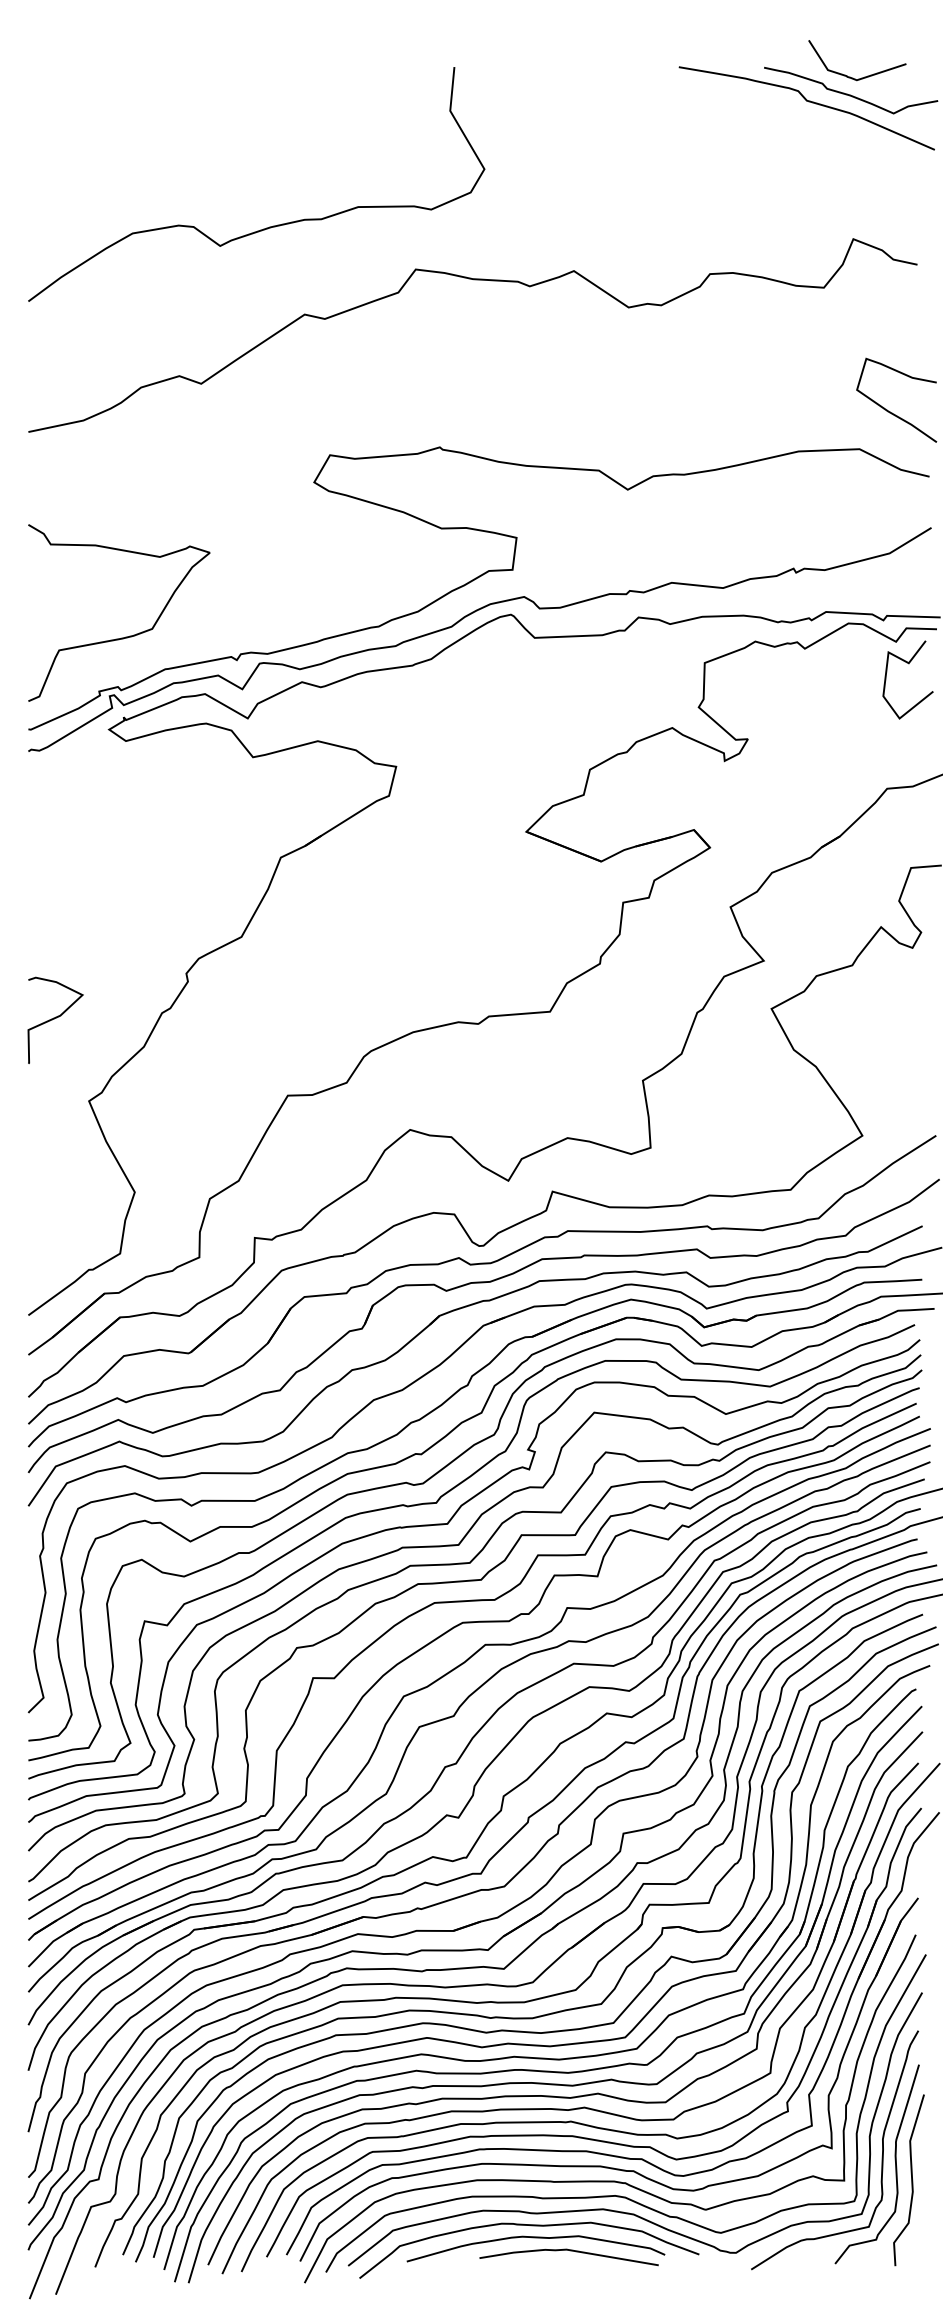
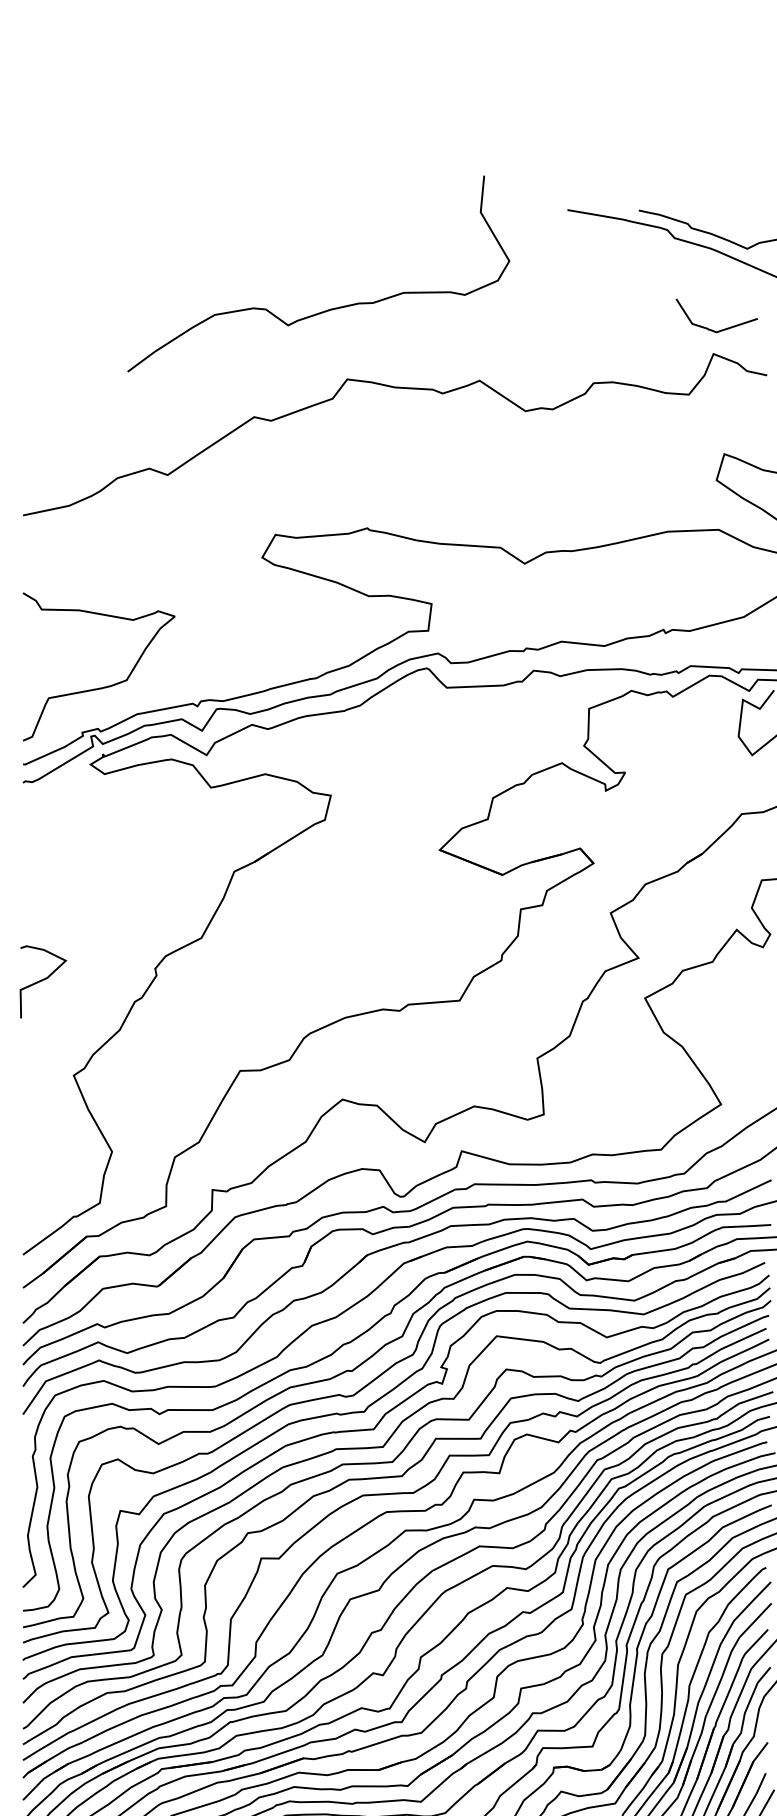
curve: (850, 76) -> (711, 329), moved
curve: (269, 226) -> (329, 309), moved
curve: (55, 1018) -> (43, 980), moved

